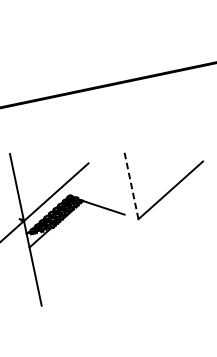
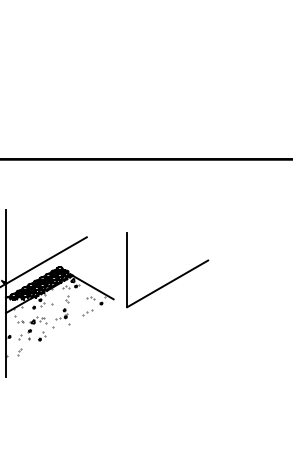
line: (131, 185) -> (127, 270), dashed -> solid
hatch: (75, 241) -> (55, 316), added

